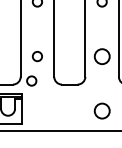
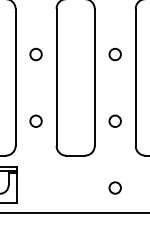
circle: (101, 55) -> (114, 120), size x0.62
circle: (31, 80) -> (28, 150), removed
circle: (101, 110) -> (114, 187), size x0.62

